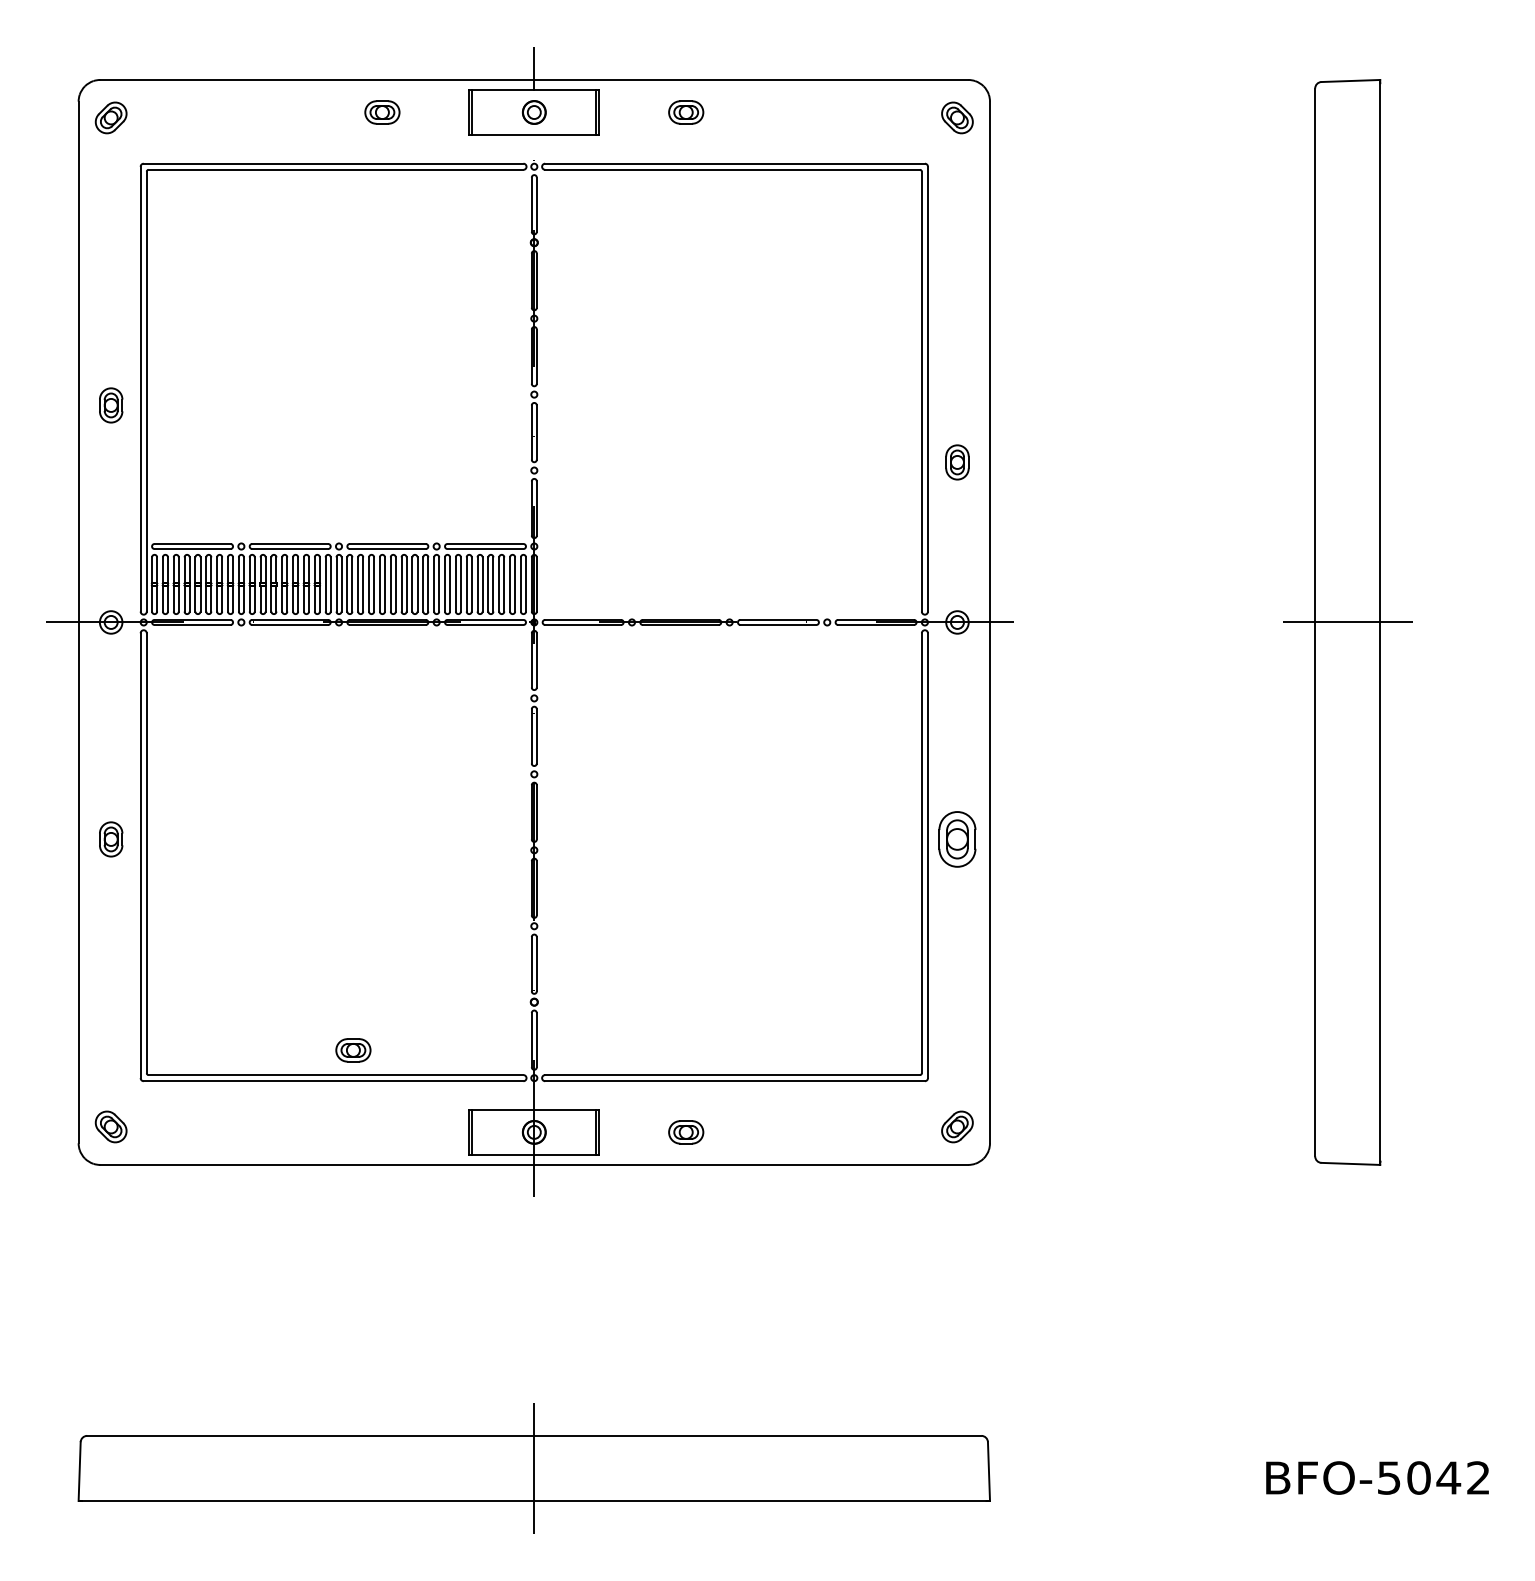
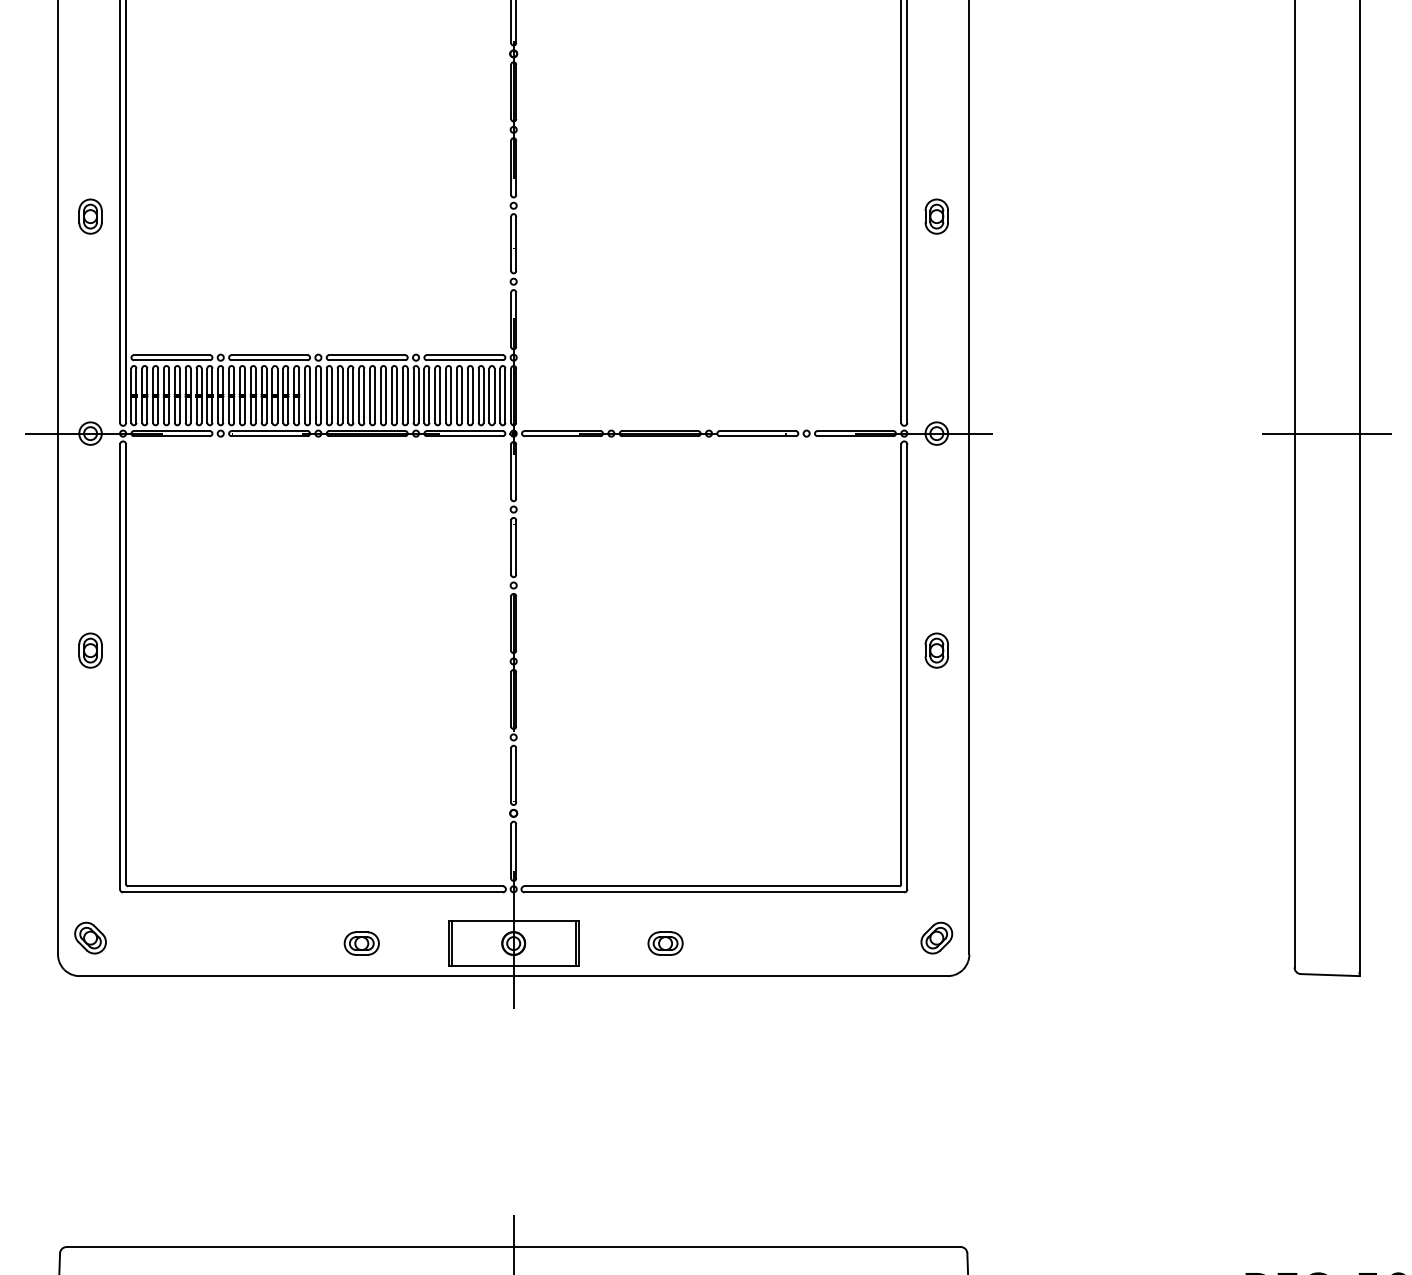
part: (957, 462) -> (936, 216), moved
part: (957, 839) -> (936, 650), size x0.62
part: (353, 1050) -> (361, 943), moved

